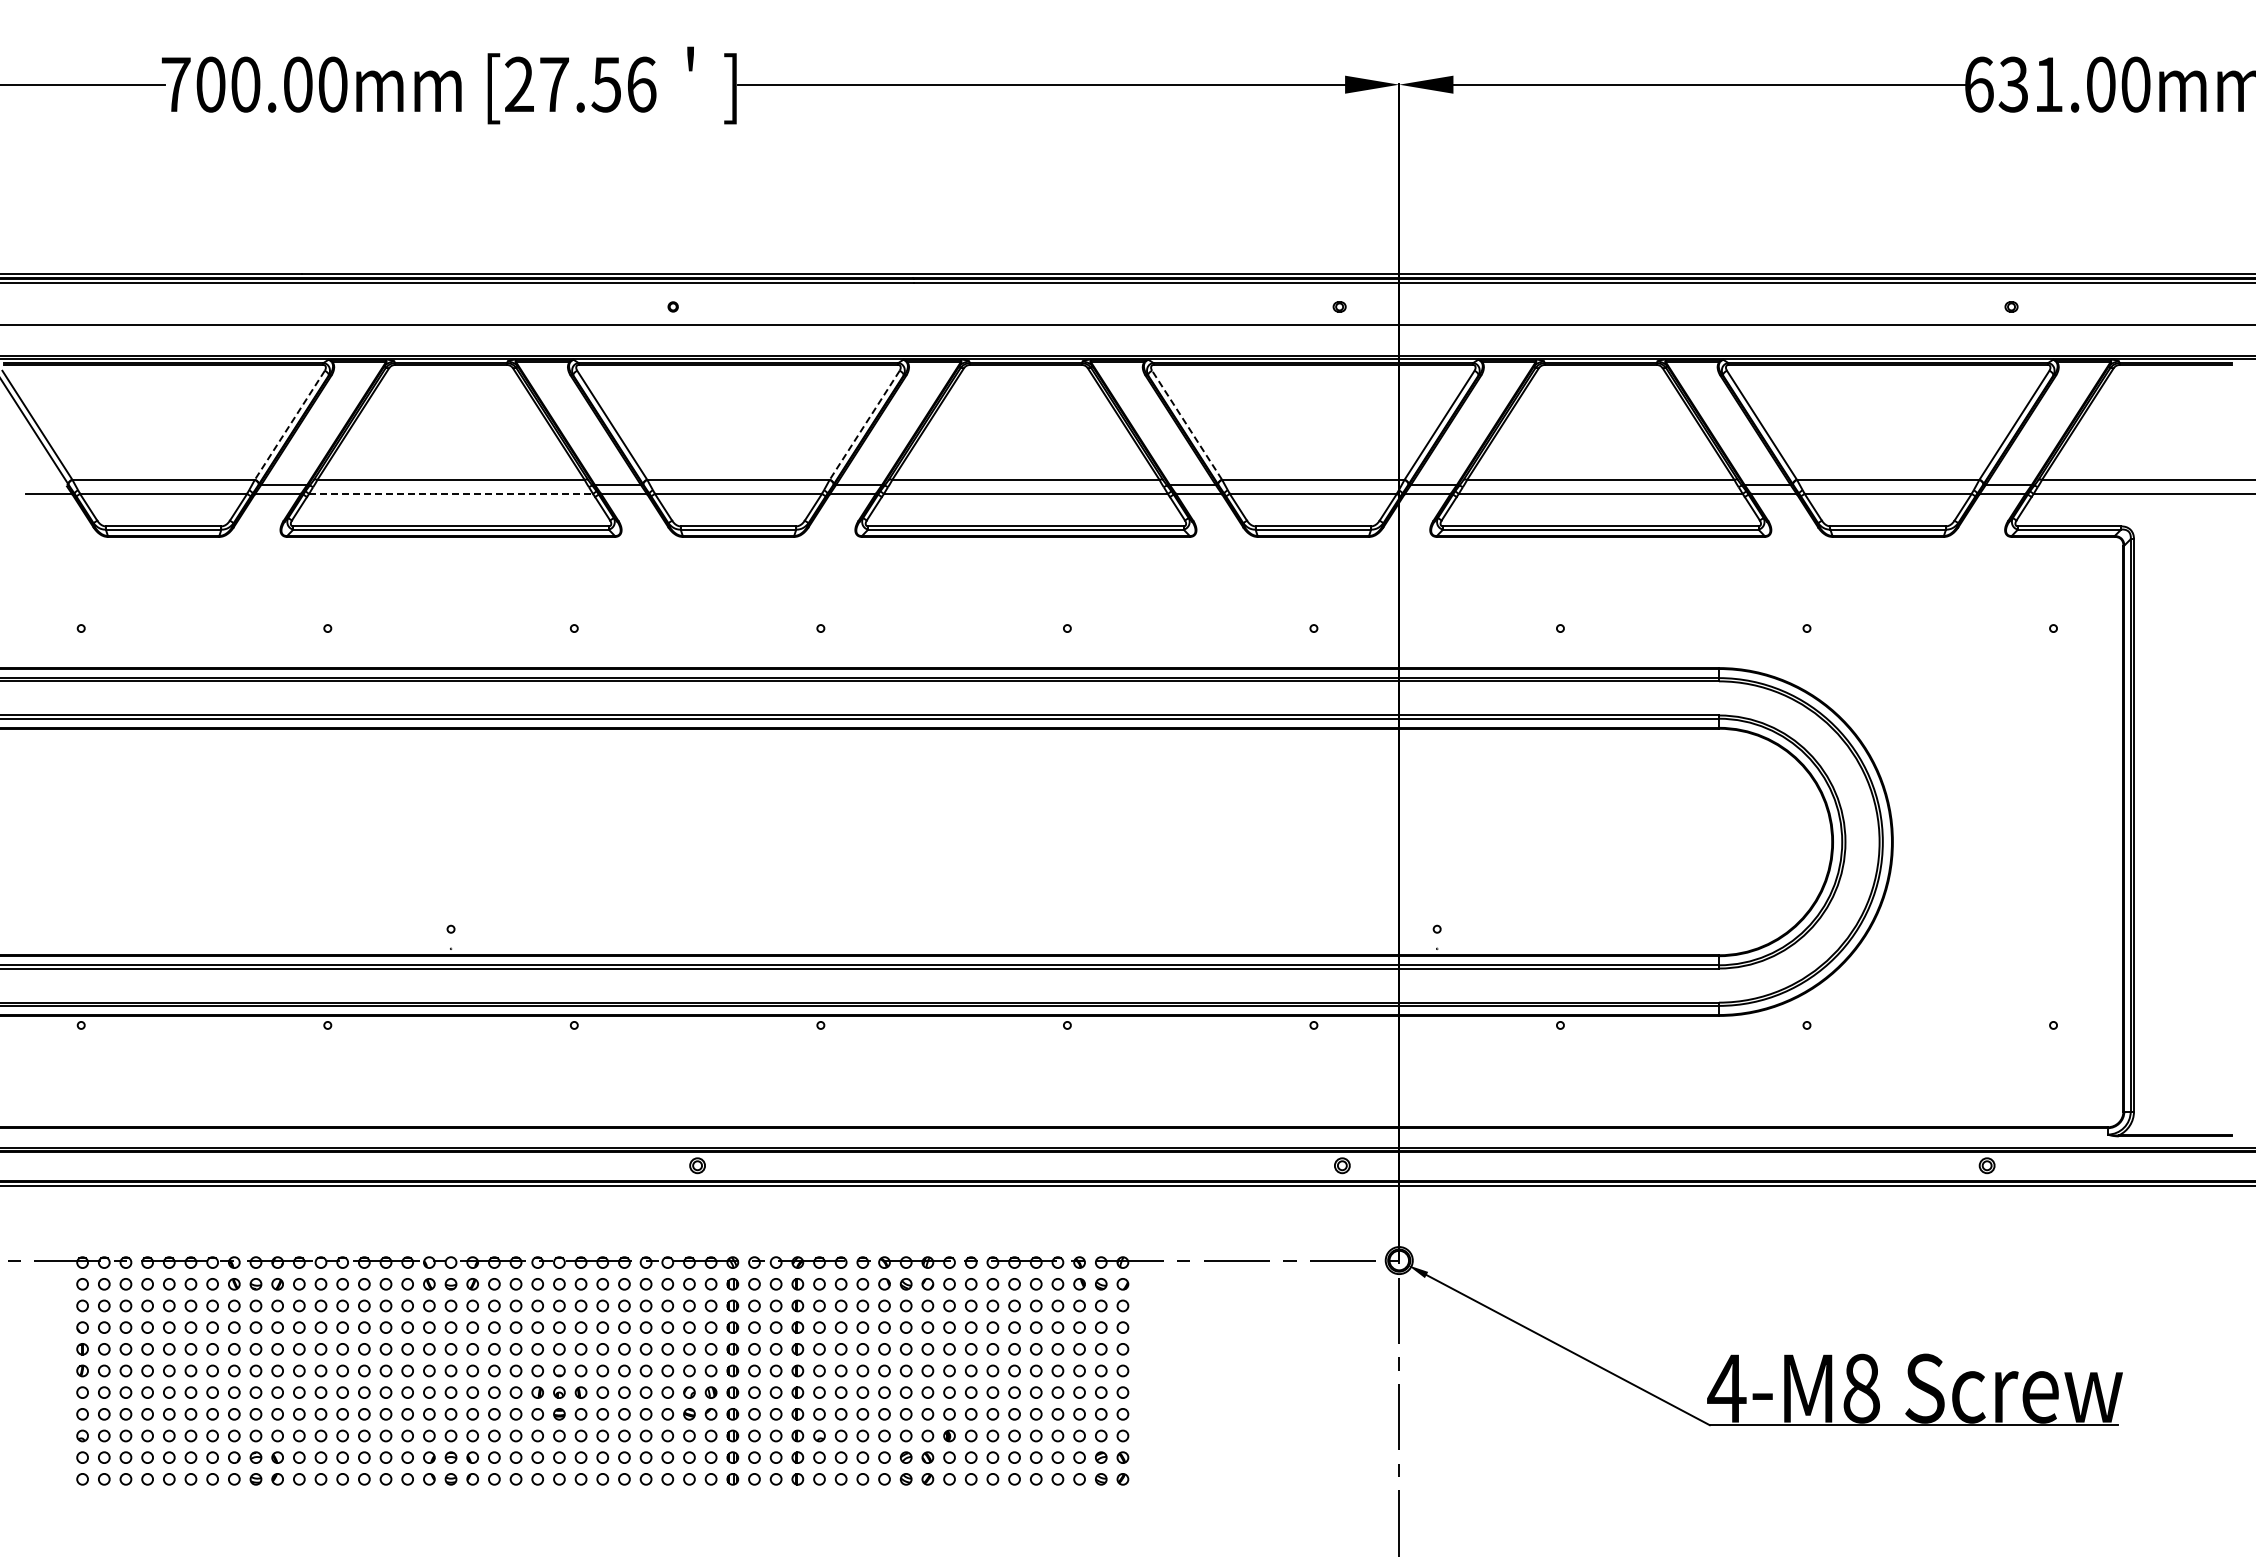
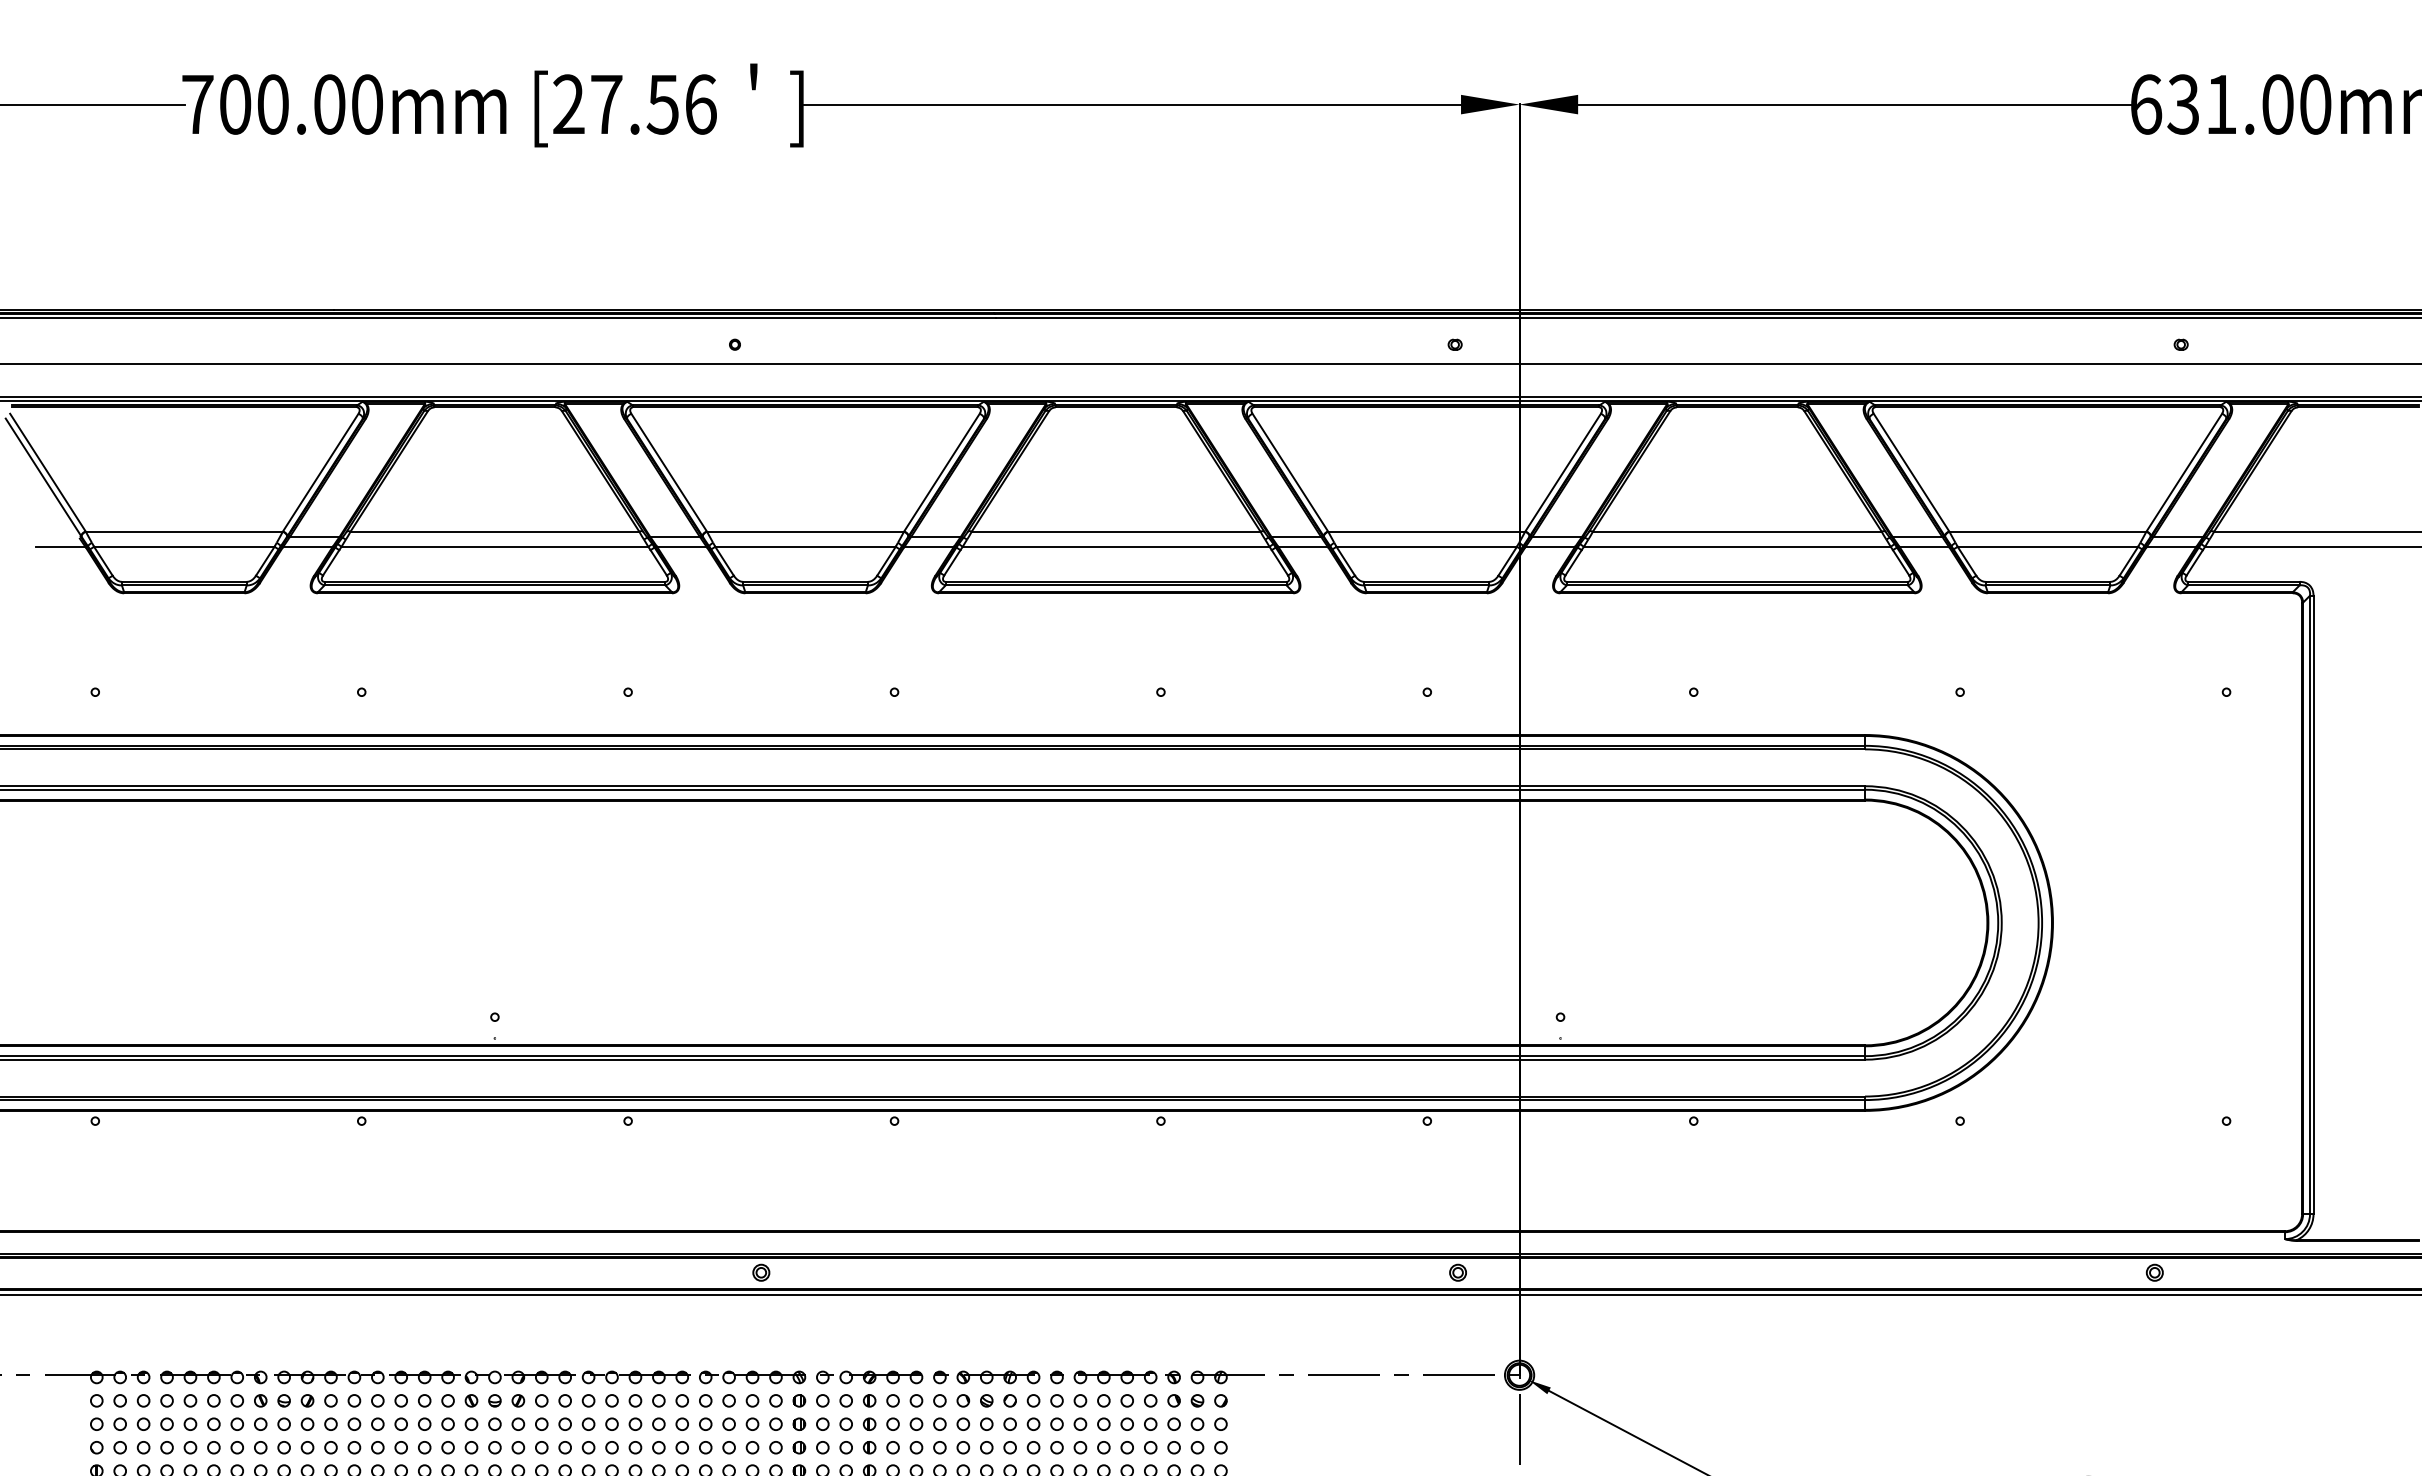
line: (289, 425) -> (320, 472), dashed -> solid
line: (864, 425) -> (941, 472), dashed -> solid
line: (1187, 425) -> (1290, 472), dashed -> solid
line: (451, 493) -> (495, 546), dashed -> solid

